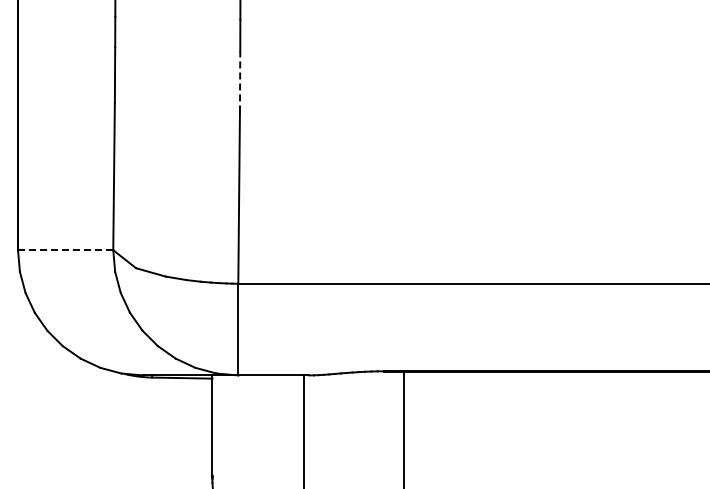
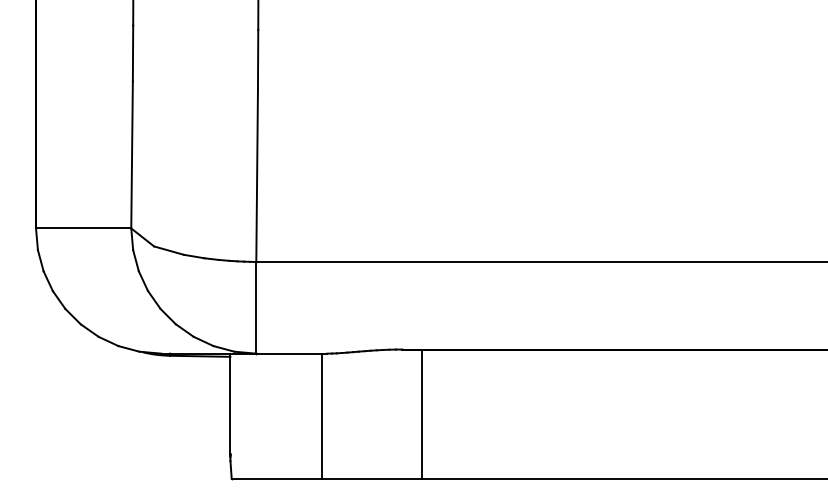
line: (240, 81) -> (258, 59), dashed -> solid
line: (65, 250) -> (83, 228), dashed -> solid

